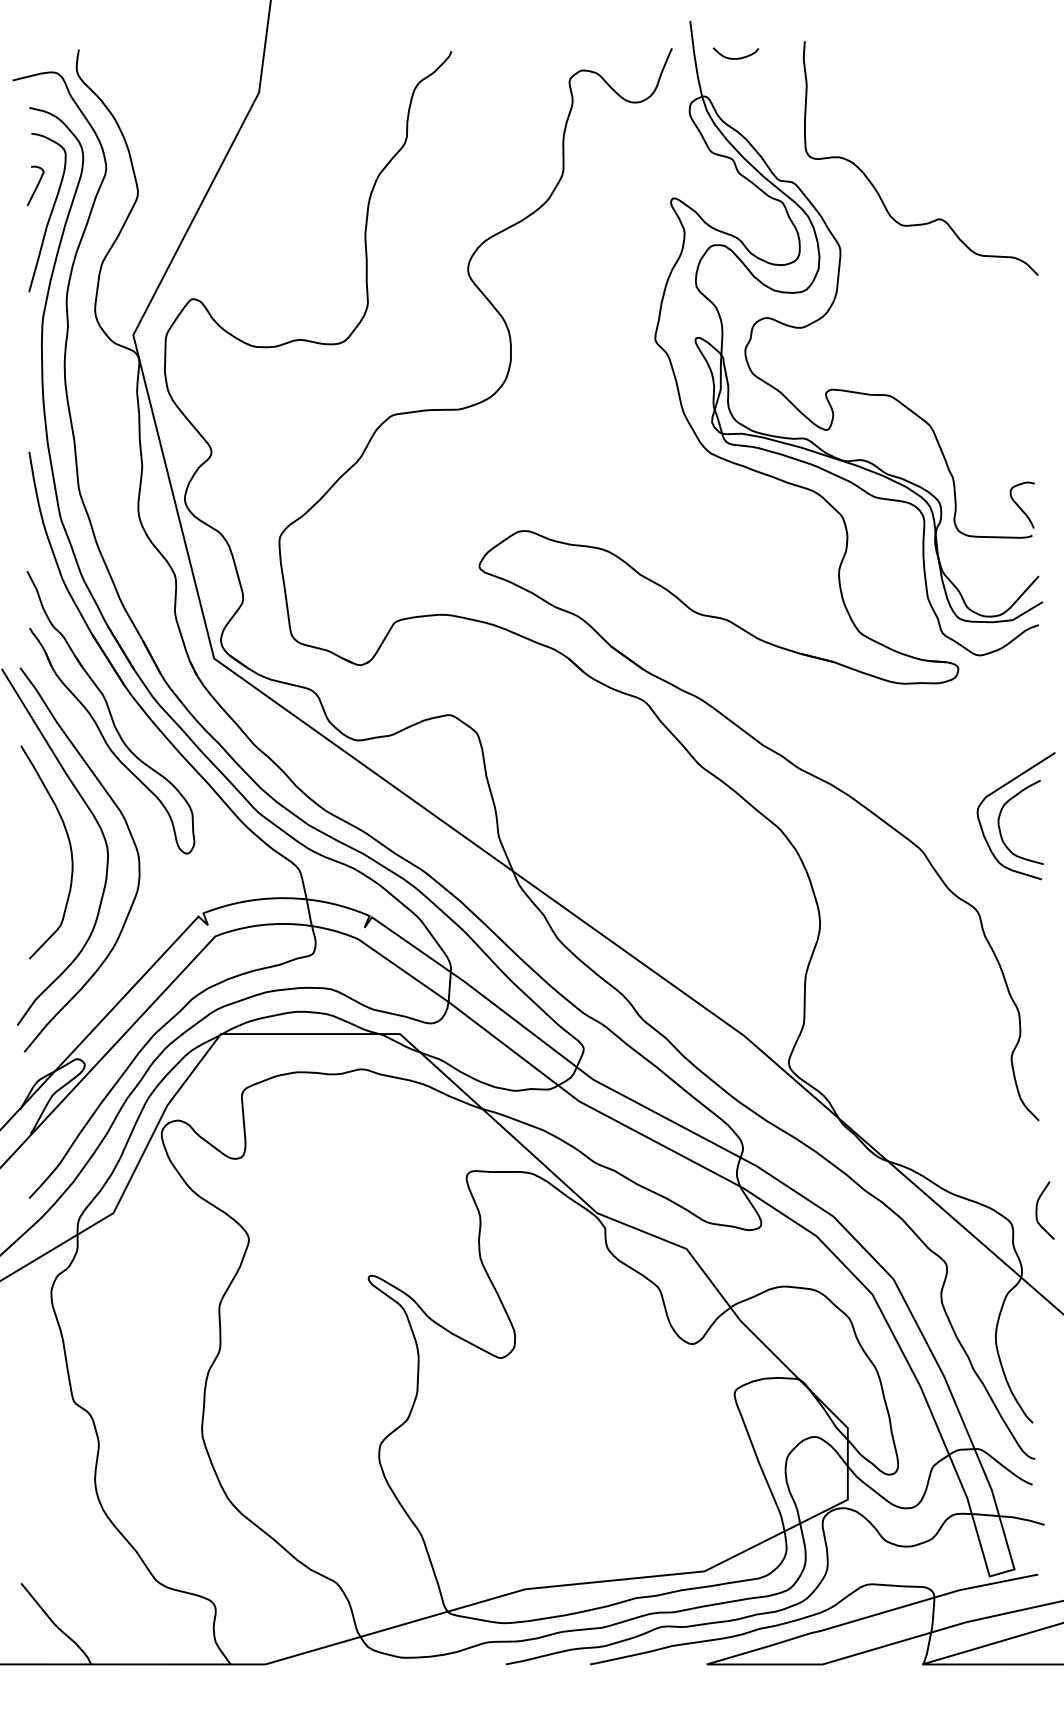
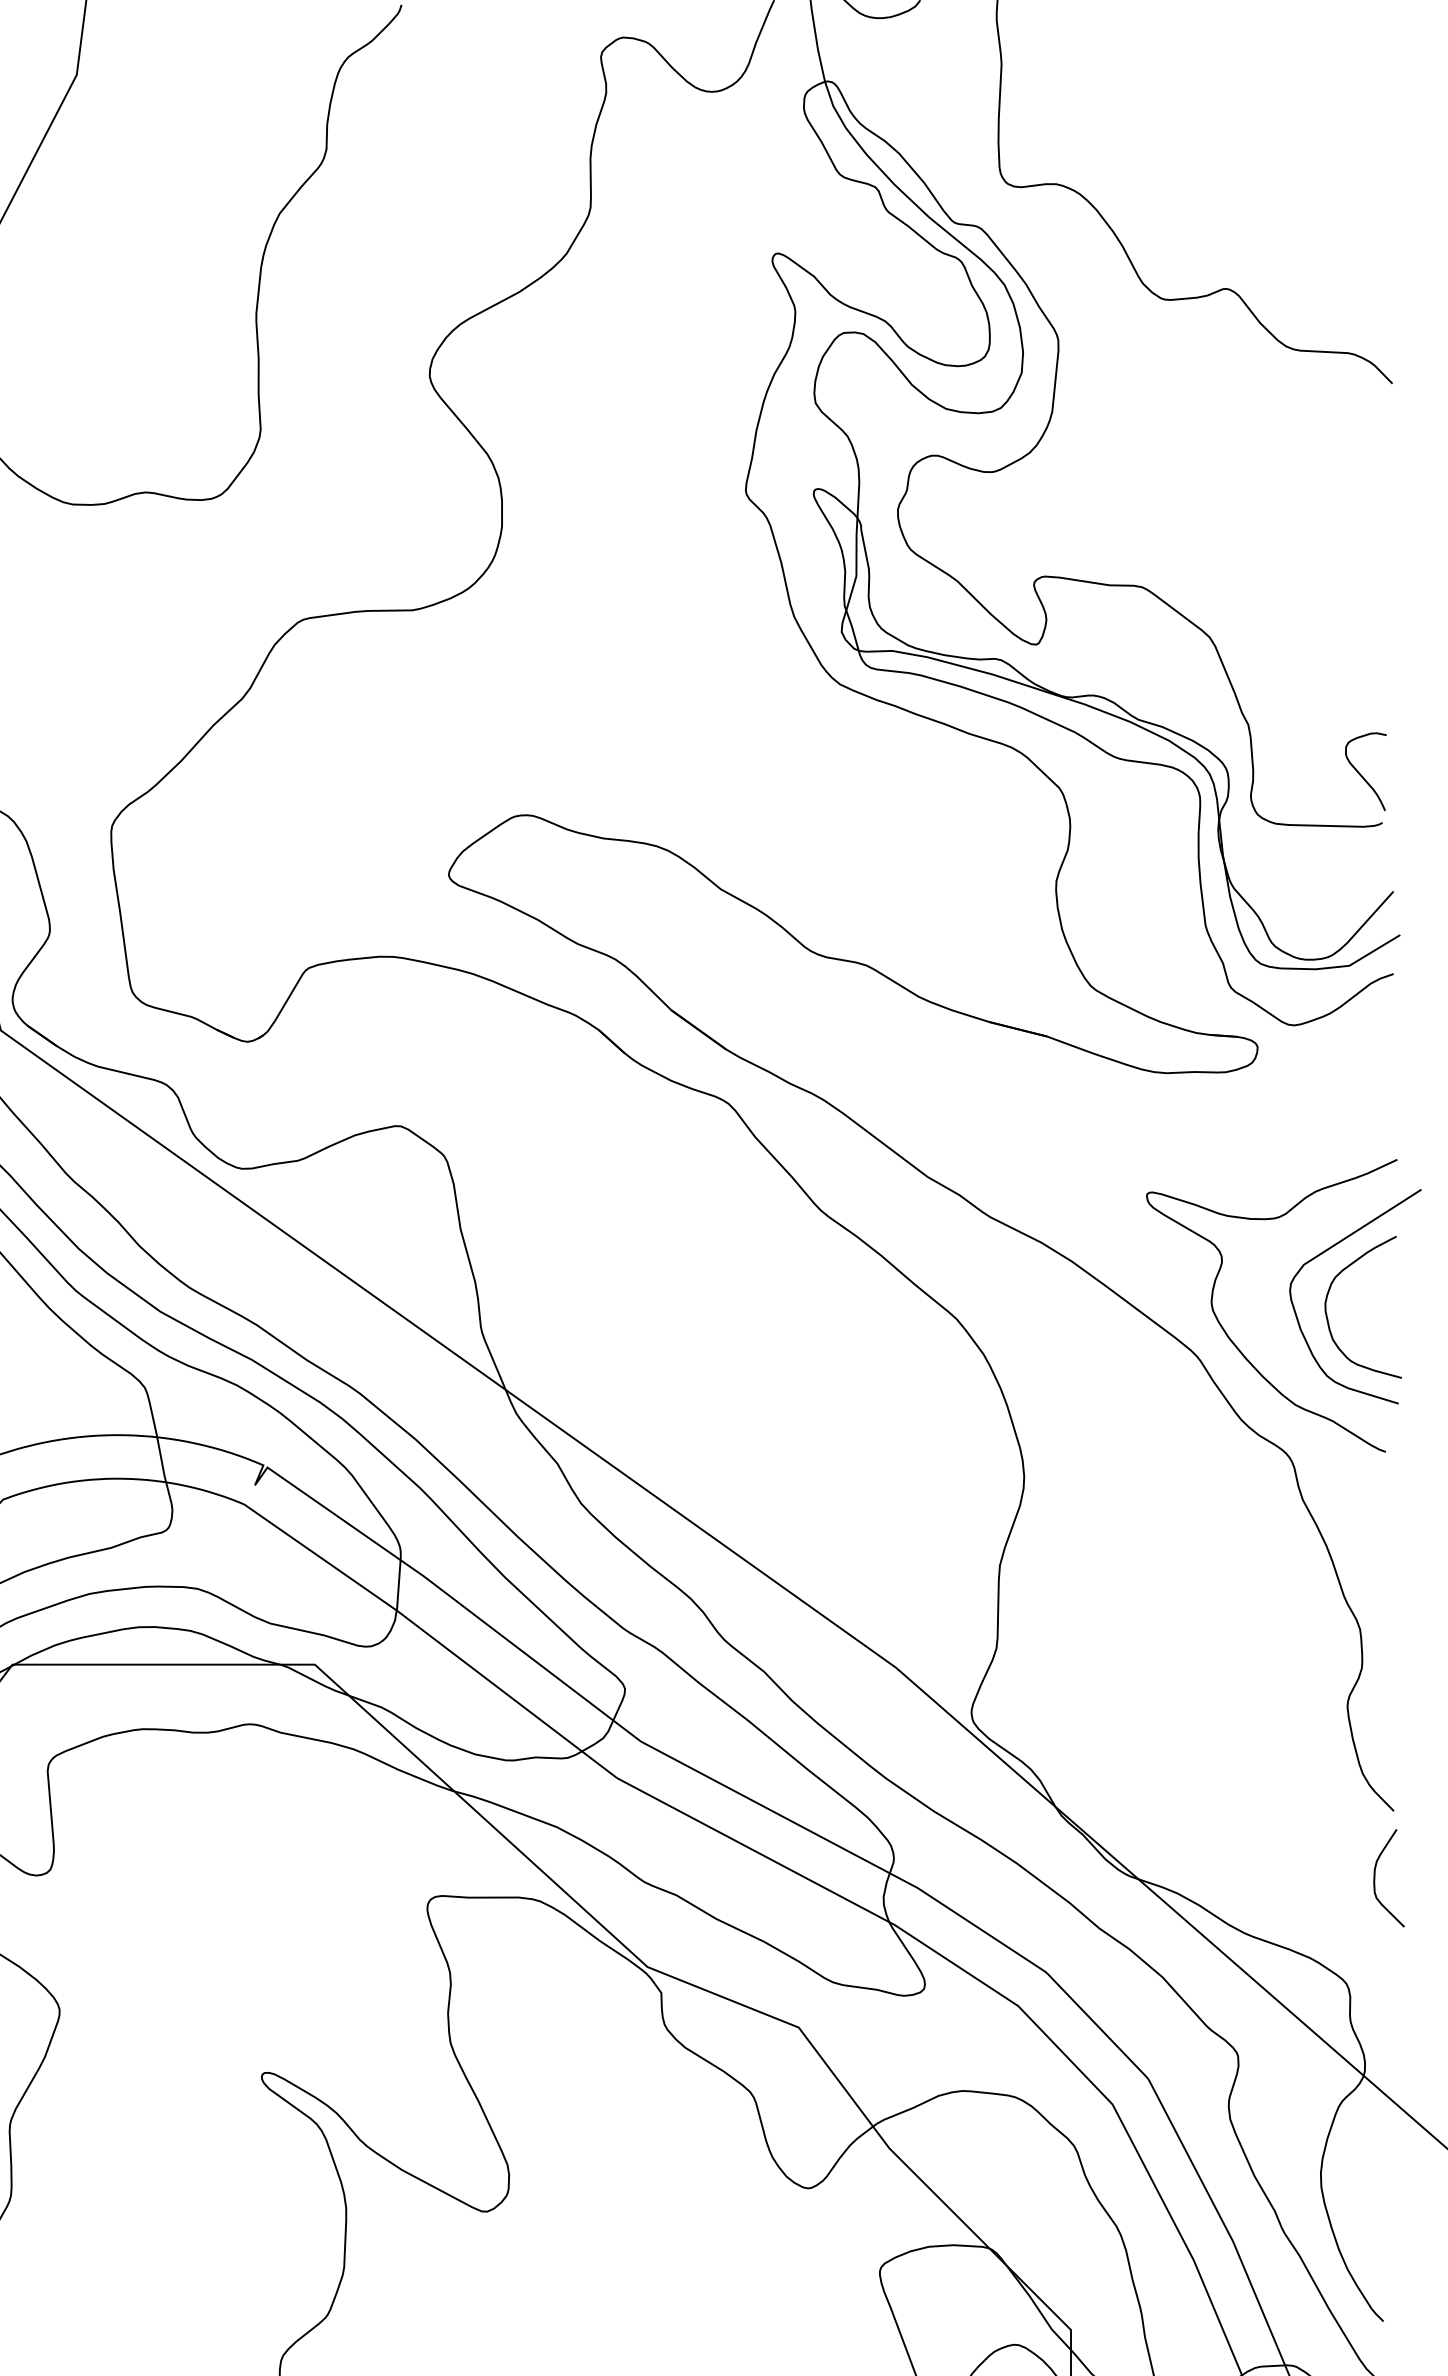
curve: (941, 838) -> (1229, 1334), added
curve: (1037, 1210) -> (1376, 1878), moved

